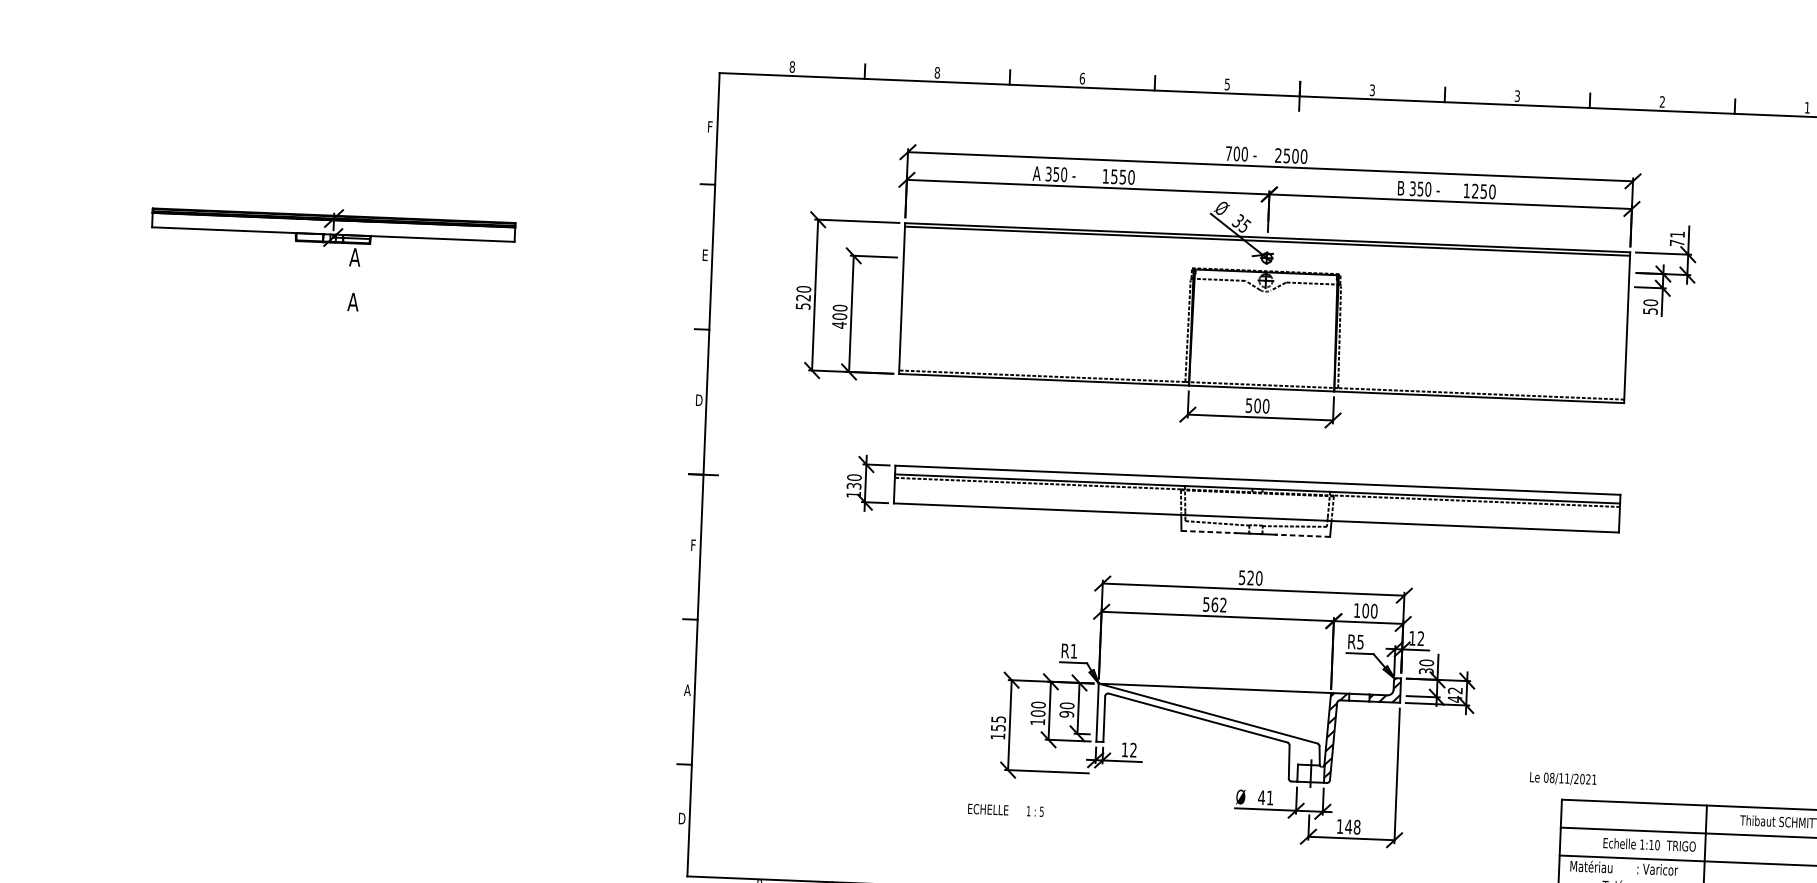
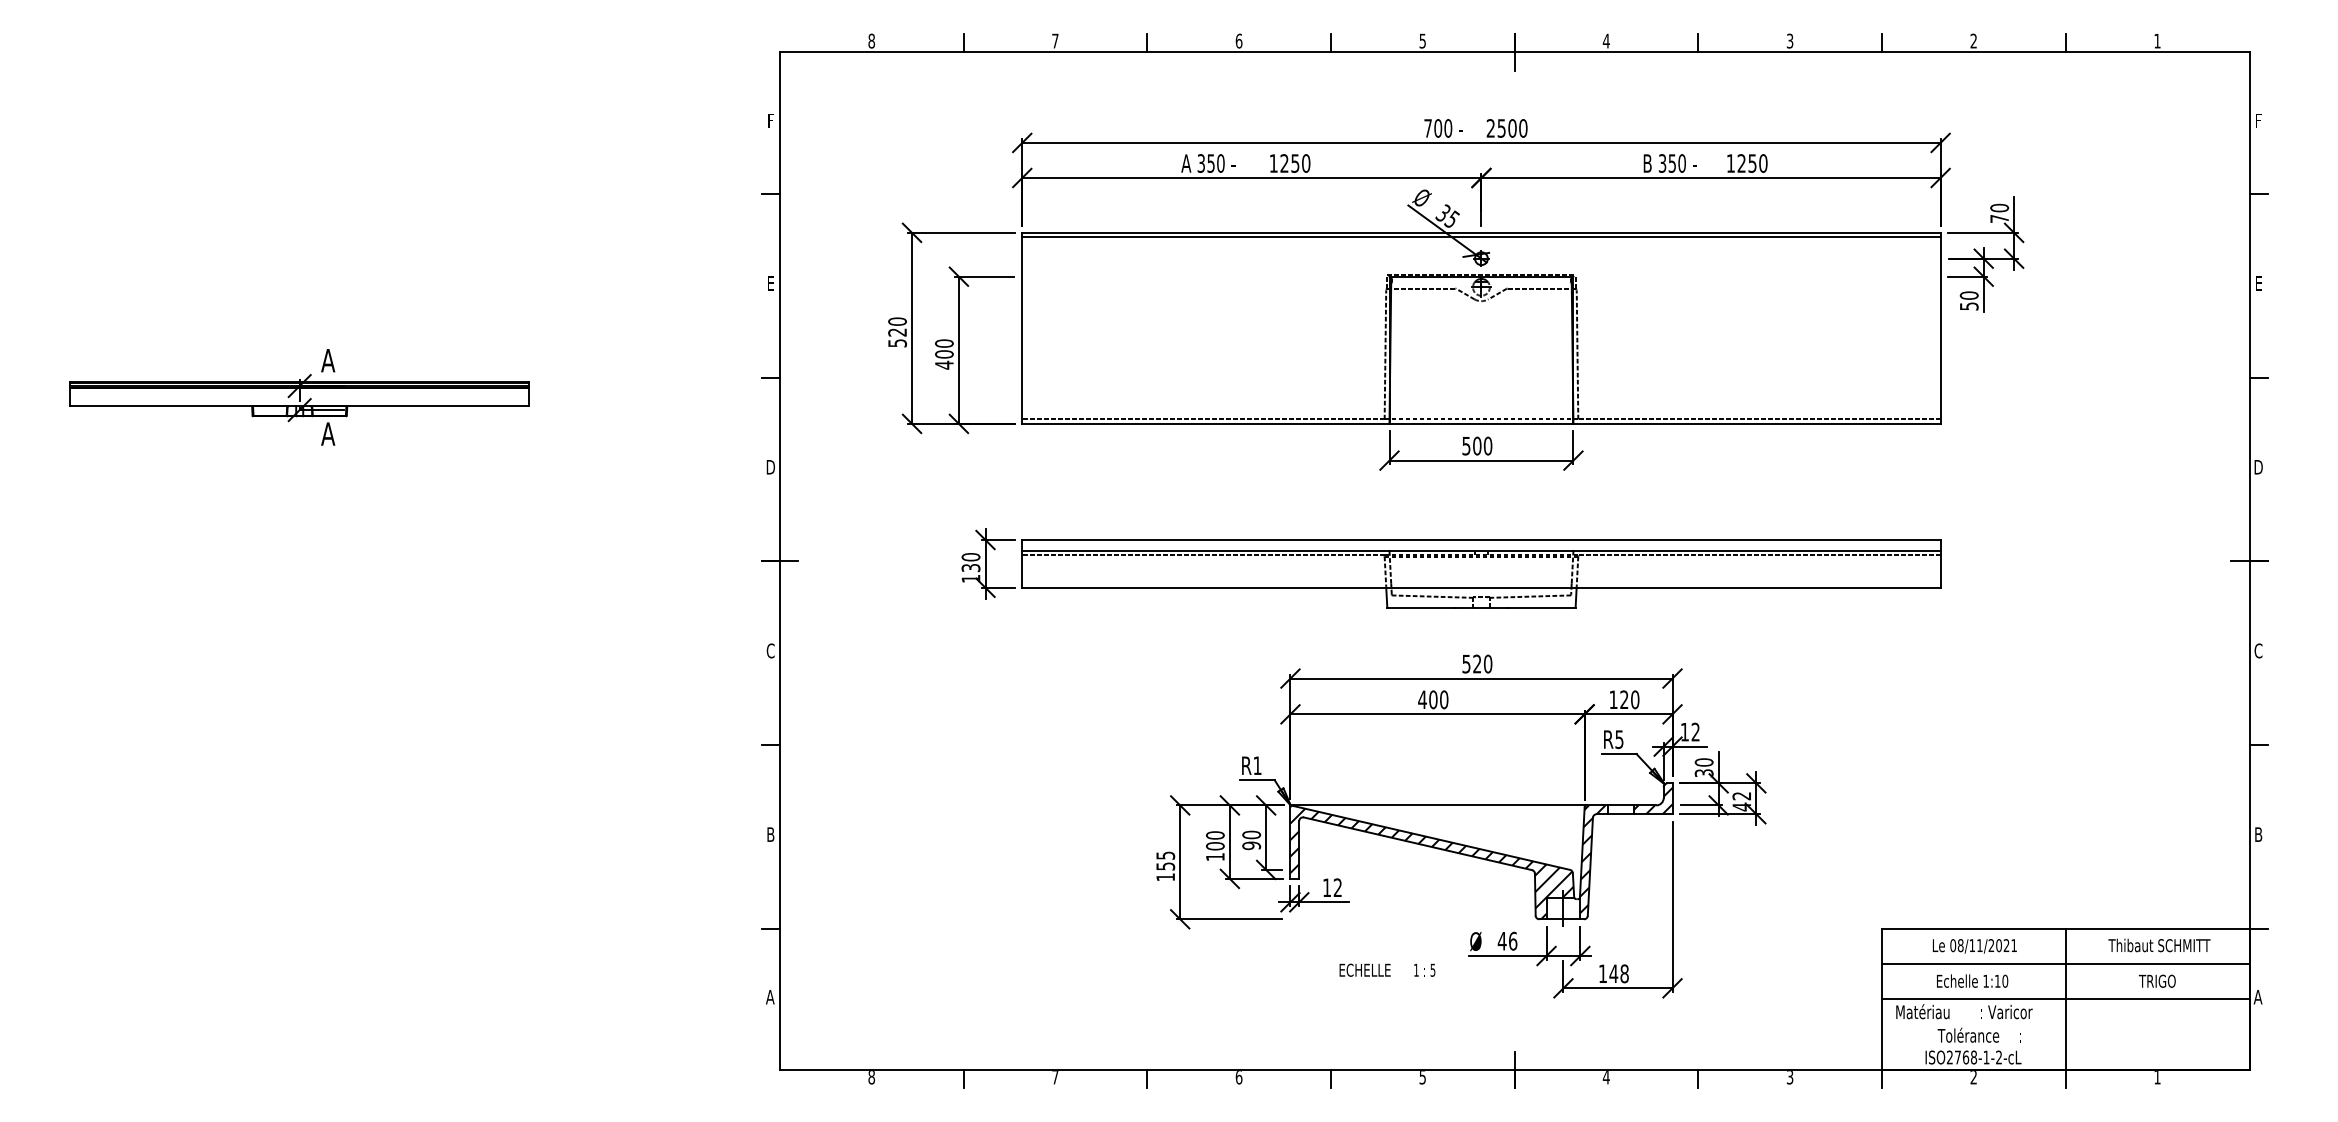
text: (937, 72) -> (1055, 40), 8 -> 7
text: (1371, 89) -> (1605, 40), 3 -> 4
text: (1114, 176) -> (1284, 163), 1550 -> 1250
text: (1677, 234) -> (1999, 207), 71 -> 70
part: (333, 237) -> (299, 409), moved
line: (1208, 532) -> (1421, 608), dashed -> solid
line: (1303, 536) -> (1541, 608), dashed -> solid
text: (693, 544) -> (770, 650), F -> C
text: (1215, 604) -> (1433, 699), 562 -> 400
text: (1365, 610) -> (1624, 699), 100 -> 120
text: (687, 690) -> (770, 834), A -> B
hatch: (1208, 733) -> (1431, 862), added
text: (1563, 779) -> (1974, 946), moved
text: (1270, 797) -> (1513, 940), 41 -> 46
text: (1005, 809) -> (1387, 969), moved
text: (682, 818) -> (770, 997), D -> A
text: (1681, 845) -> (2157, 980), moved

